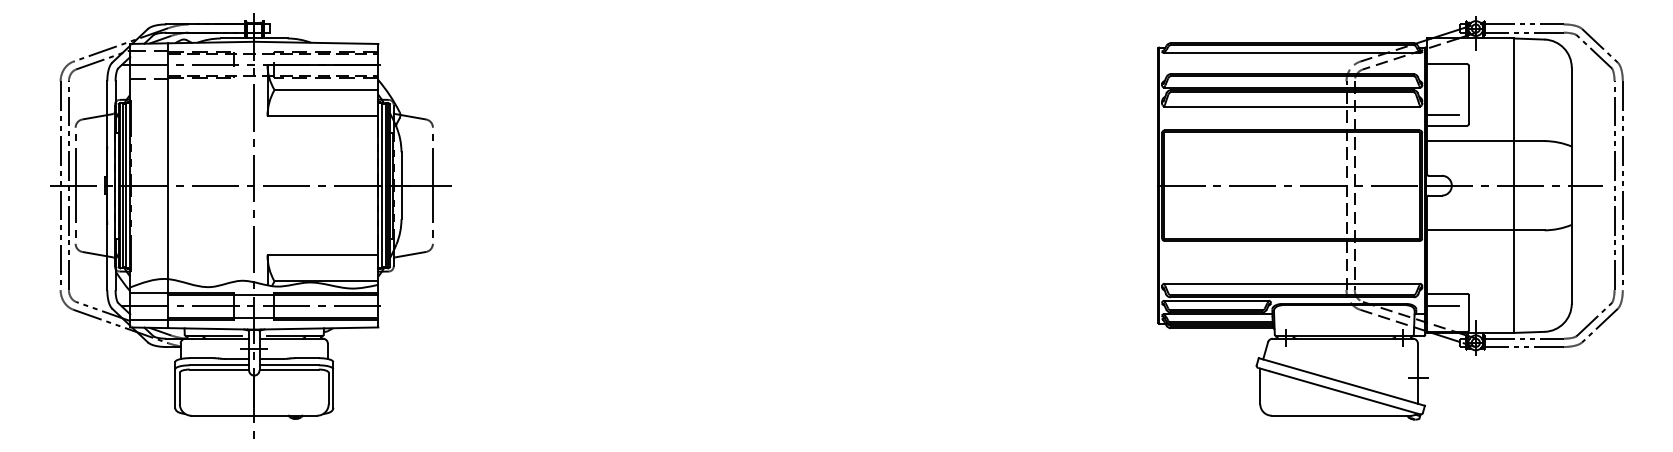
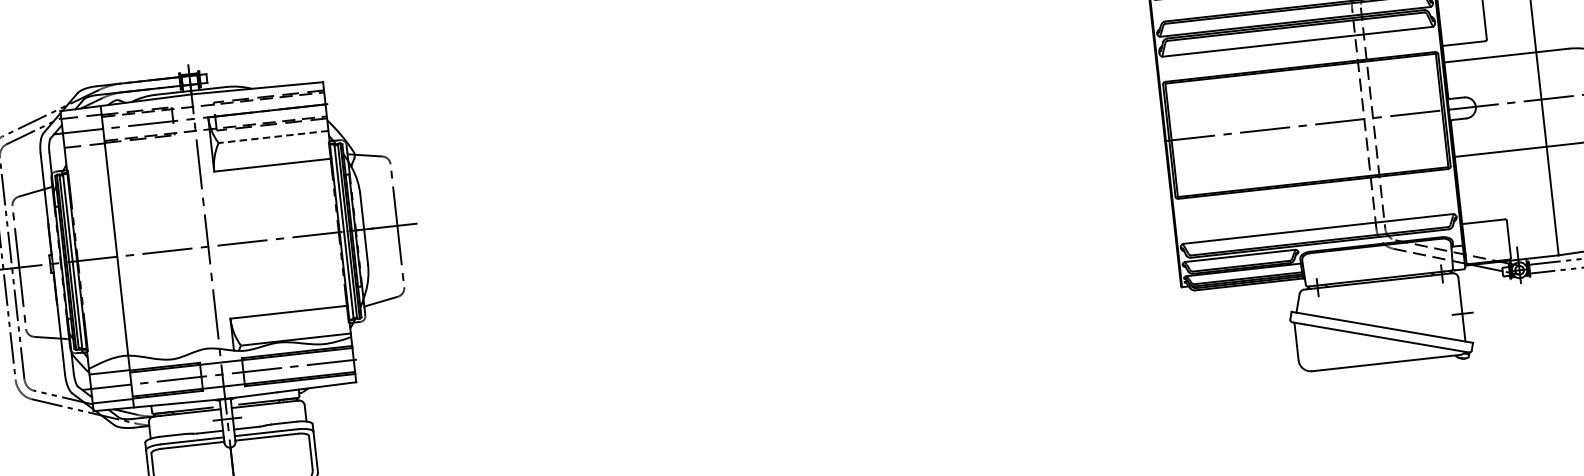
line: (326, 90) -> (273, 137), solid -> dashed
line: (1443, 115) -> (1458, 33), removed
line: (1443, 306) -> (1481, 235), removed

